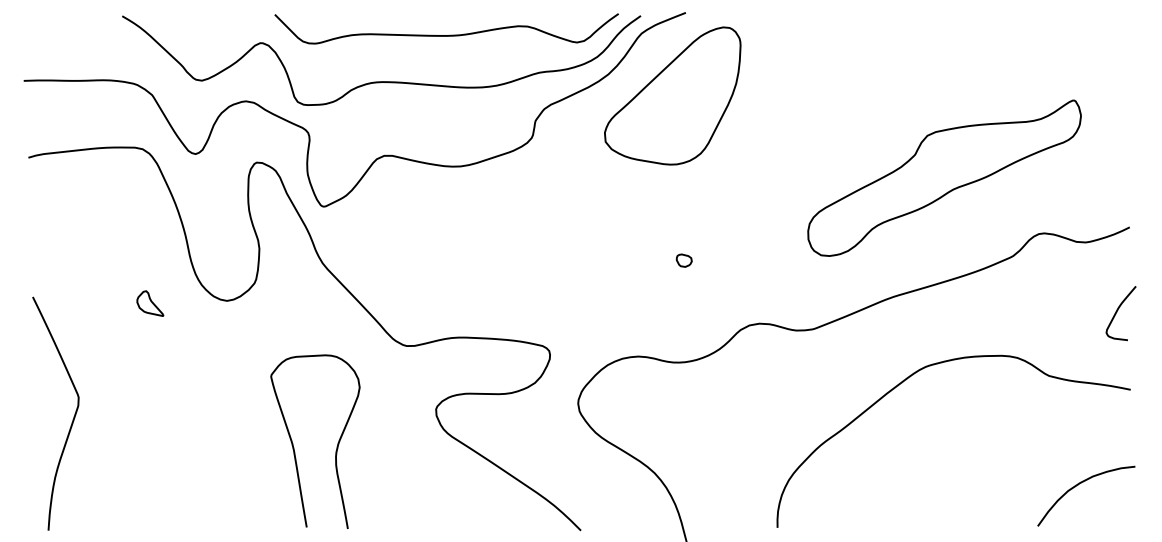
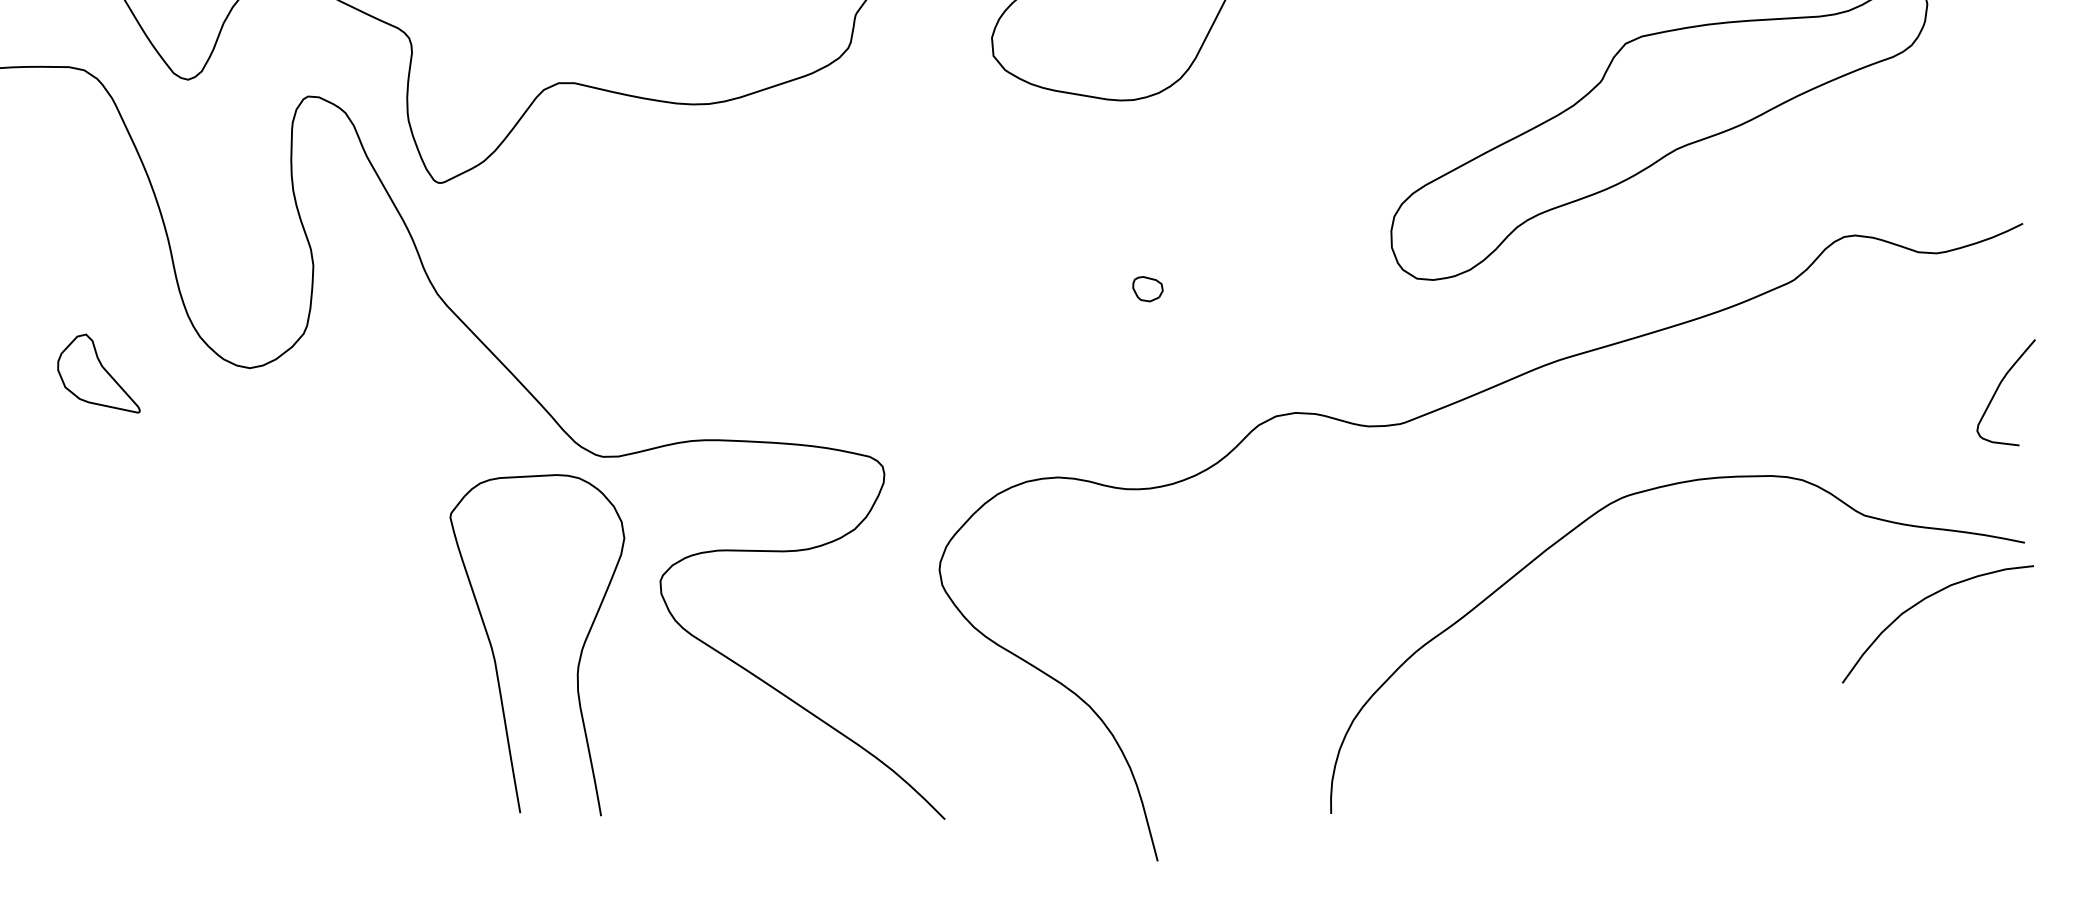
part: (150, 303) -> (99, 373), size x1.6
curve: (336, 446) -> (578, 654), moved
curve: (1078, 485) -> (1922, 603), moved

